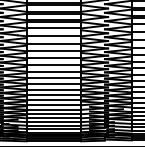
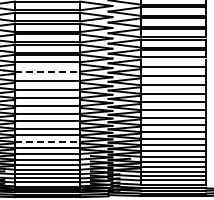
line: (54, 36) -> (48, 71), solid -> dashed
line: (54, 94) -> (48, 141), solid -> dashed

